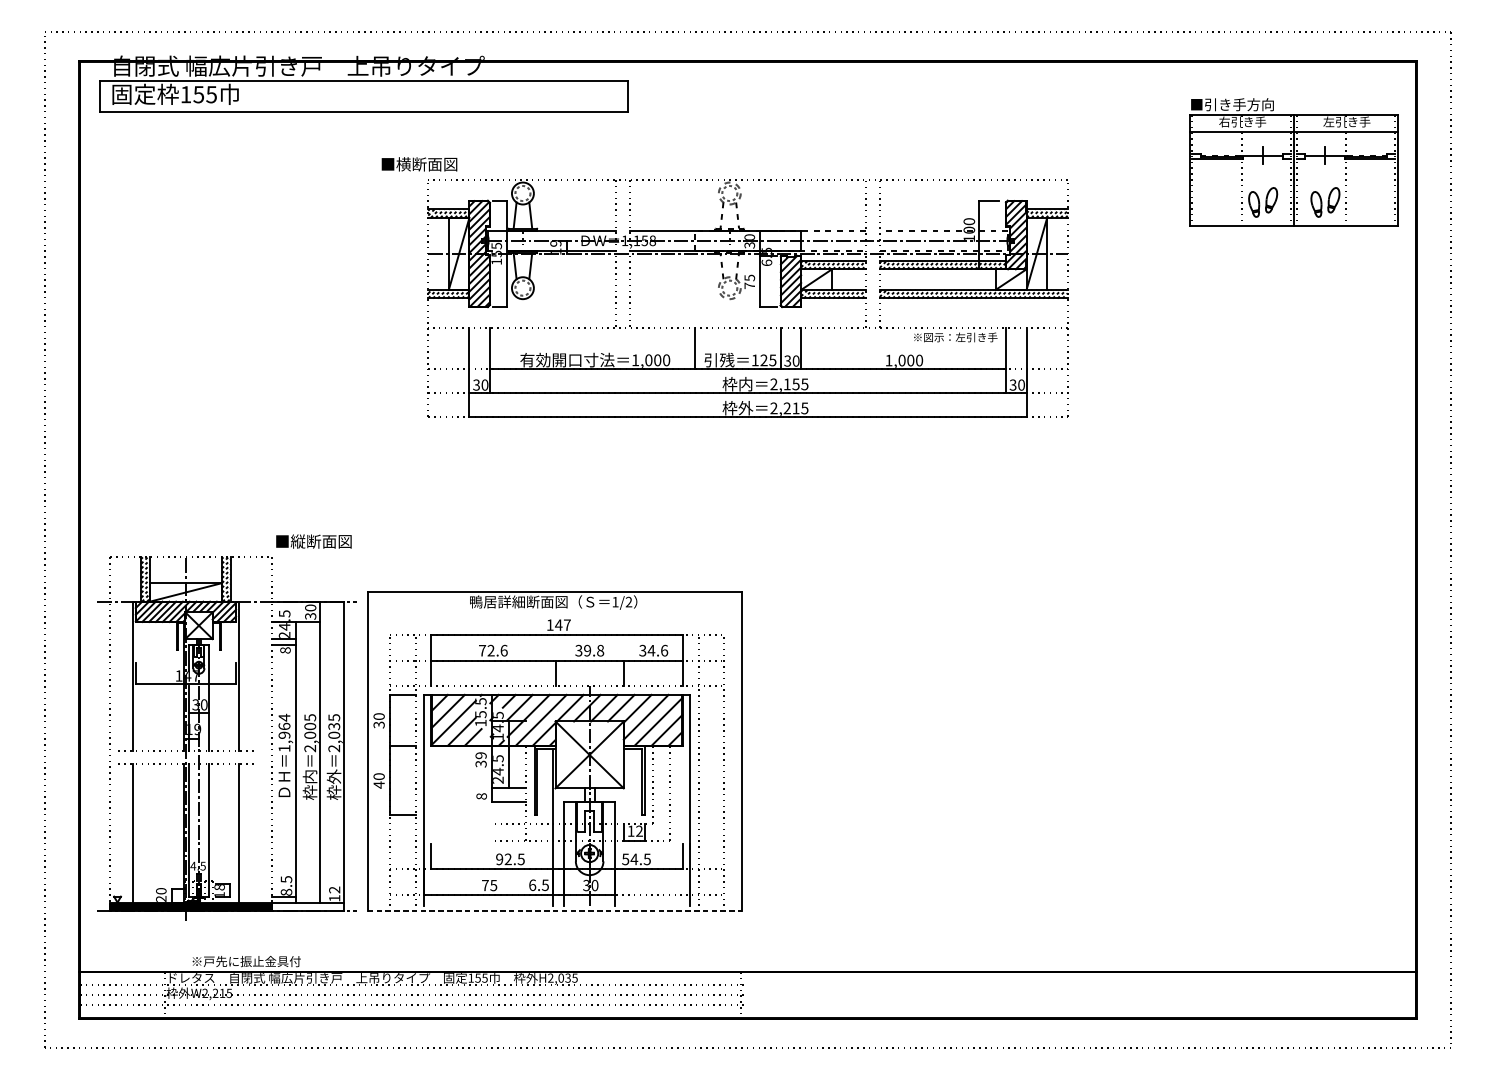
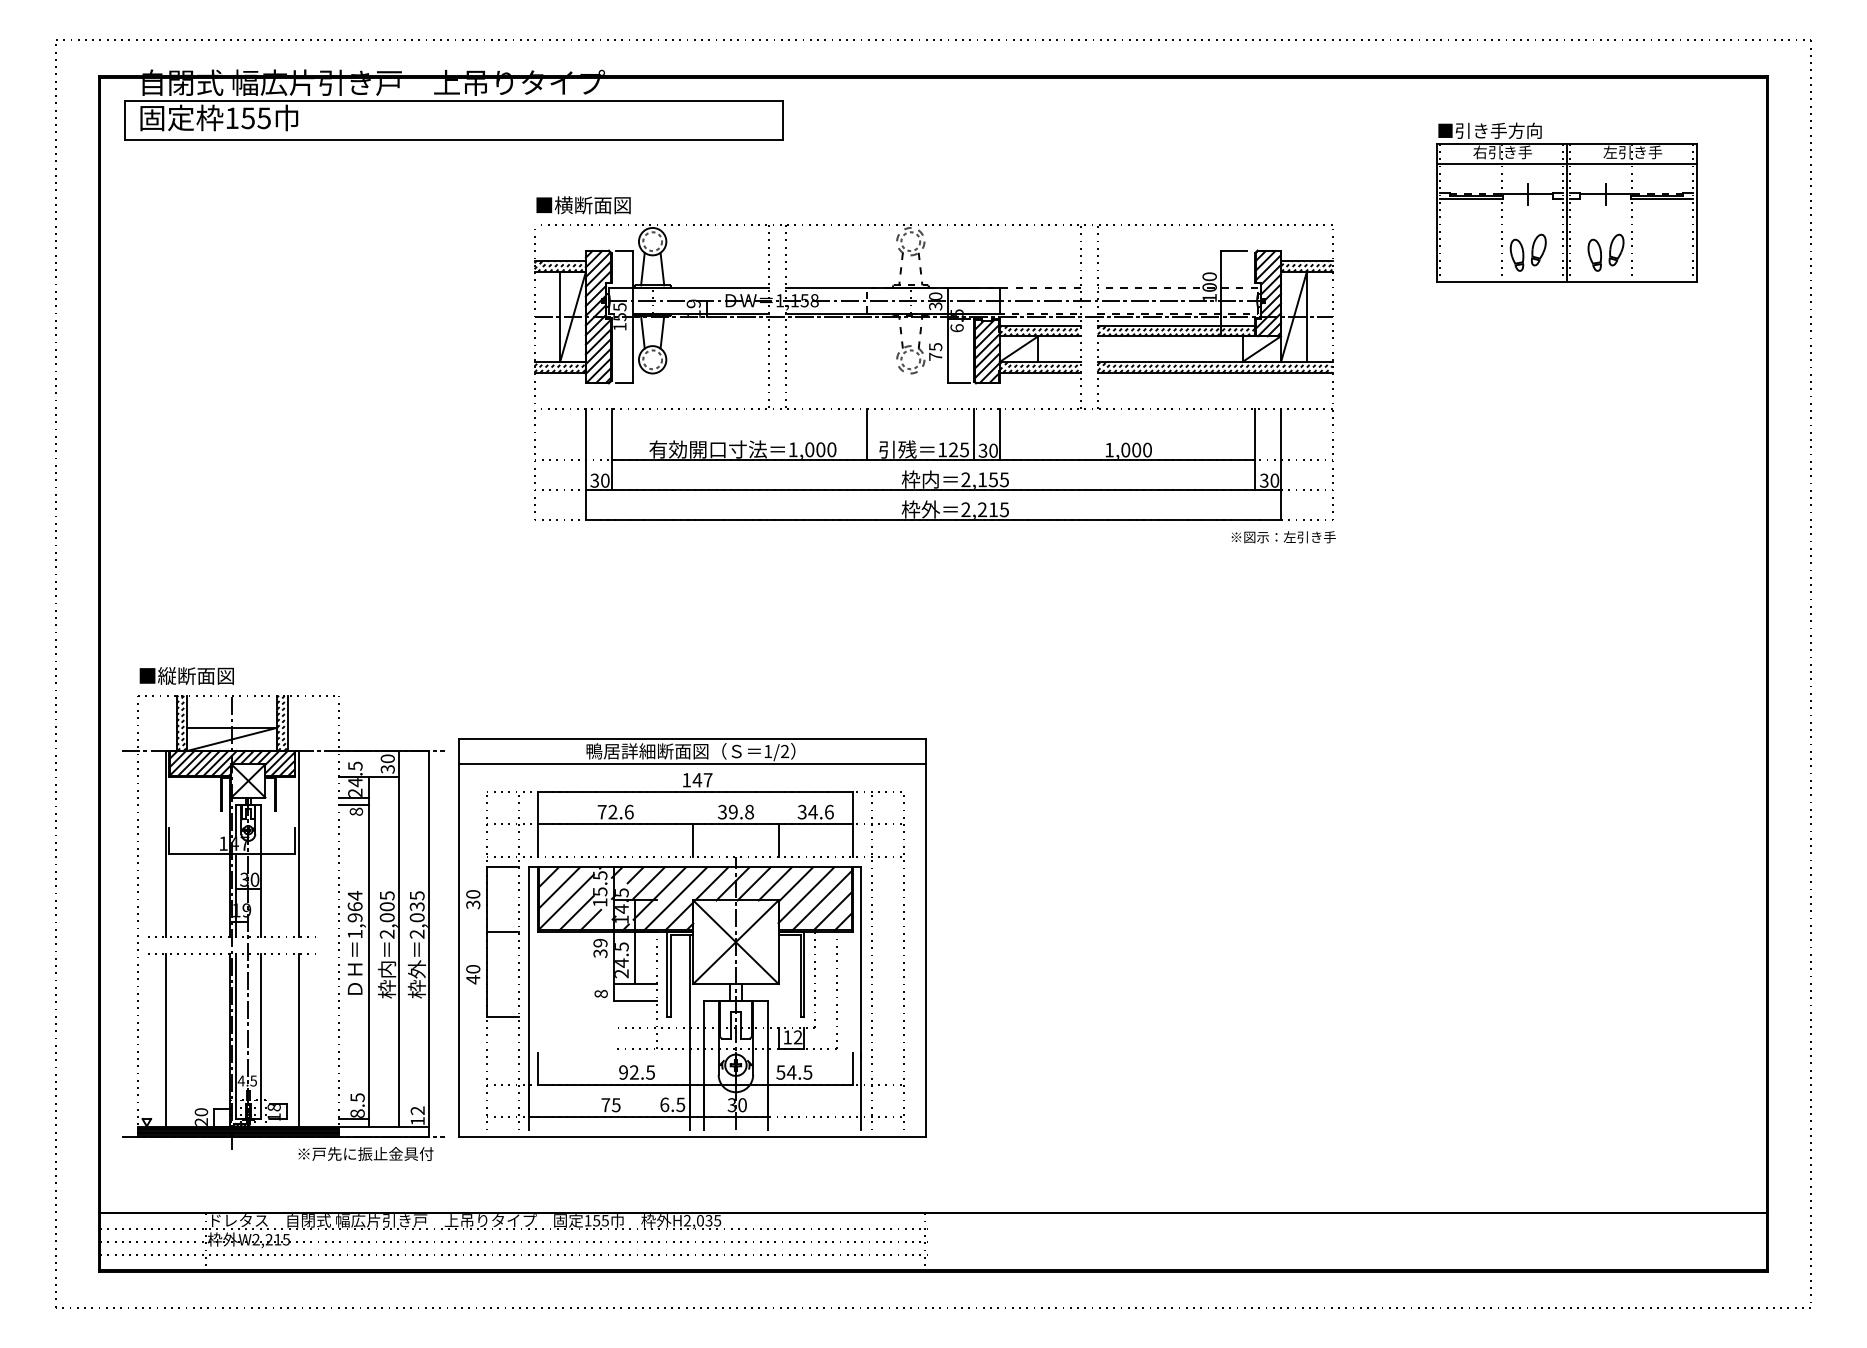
part: (1293, 162) -> (1566, 202), moved
text: (419, 164) -> (583, 205), moved
text: (955, 337) -> (1283, 537), moved
text: (313, 541) -> (186, 675), moved
line: (554, 612) -> (692, 764), added
line: (554, 910) -> (692, 1136), dashed -> solid
text: (246, 961) -> (365, 1153), moved

